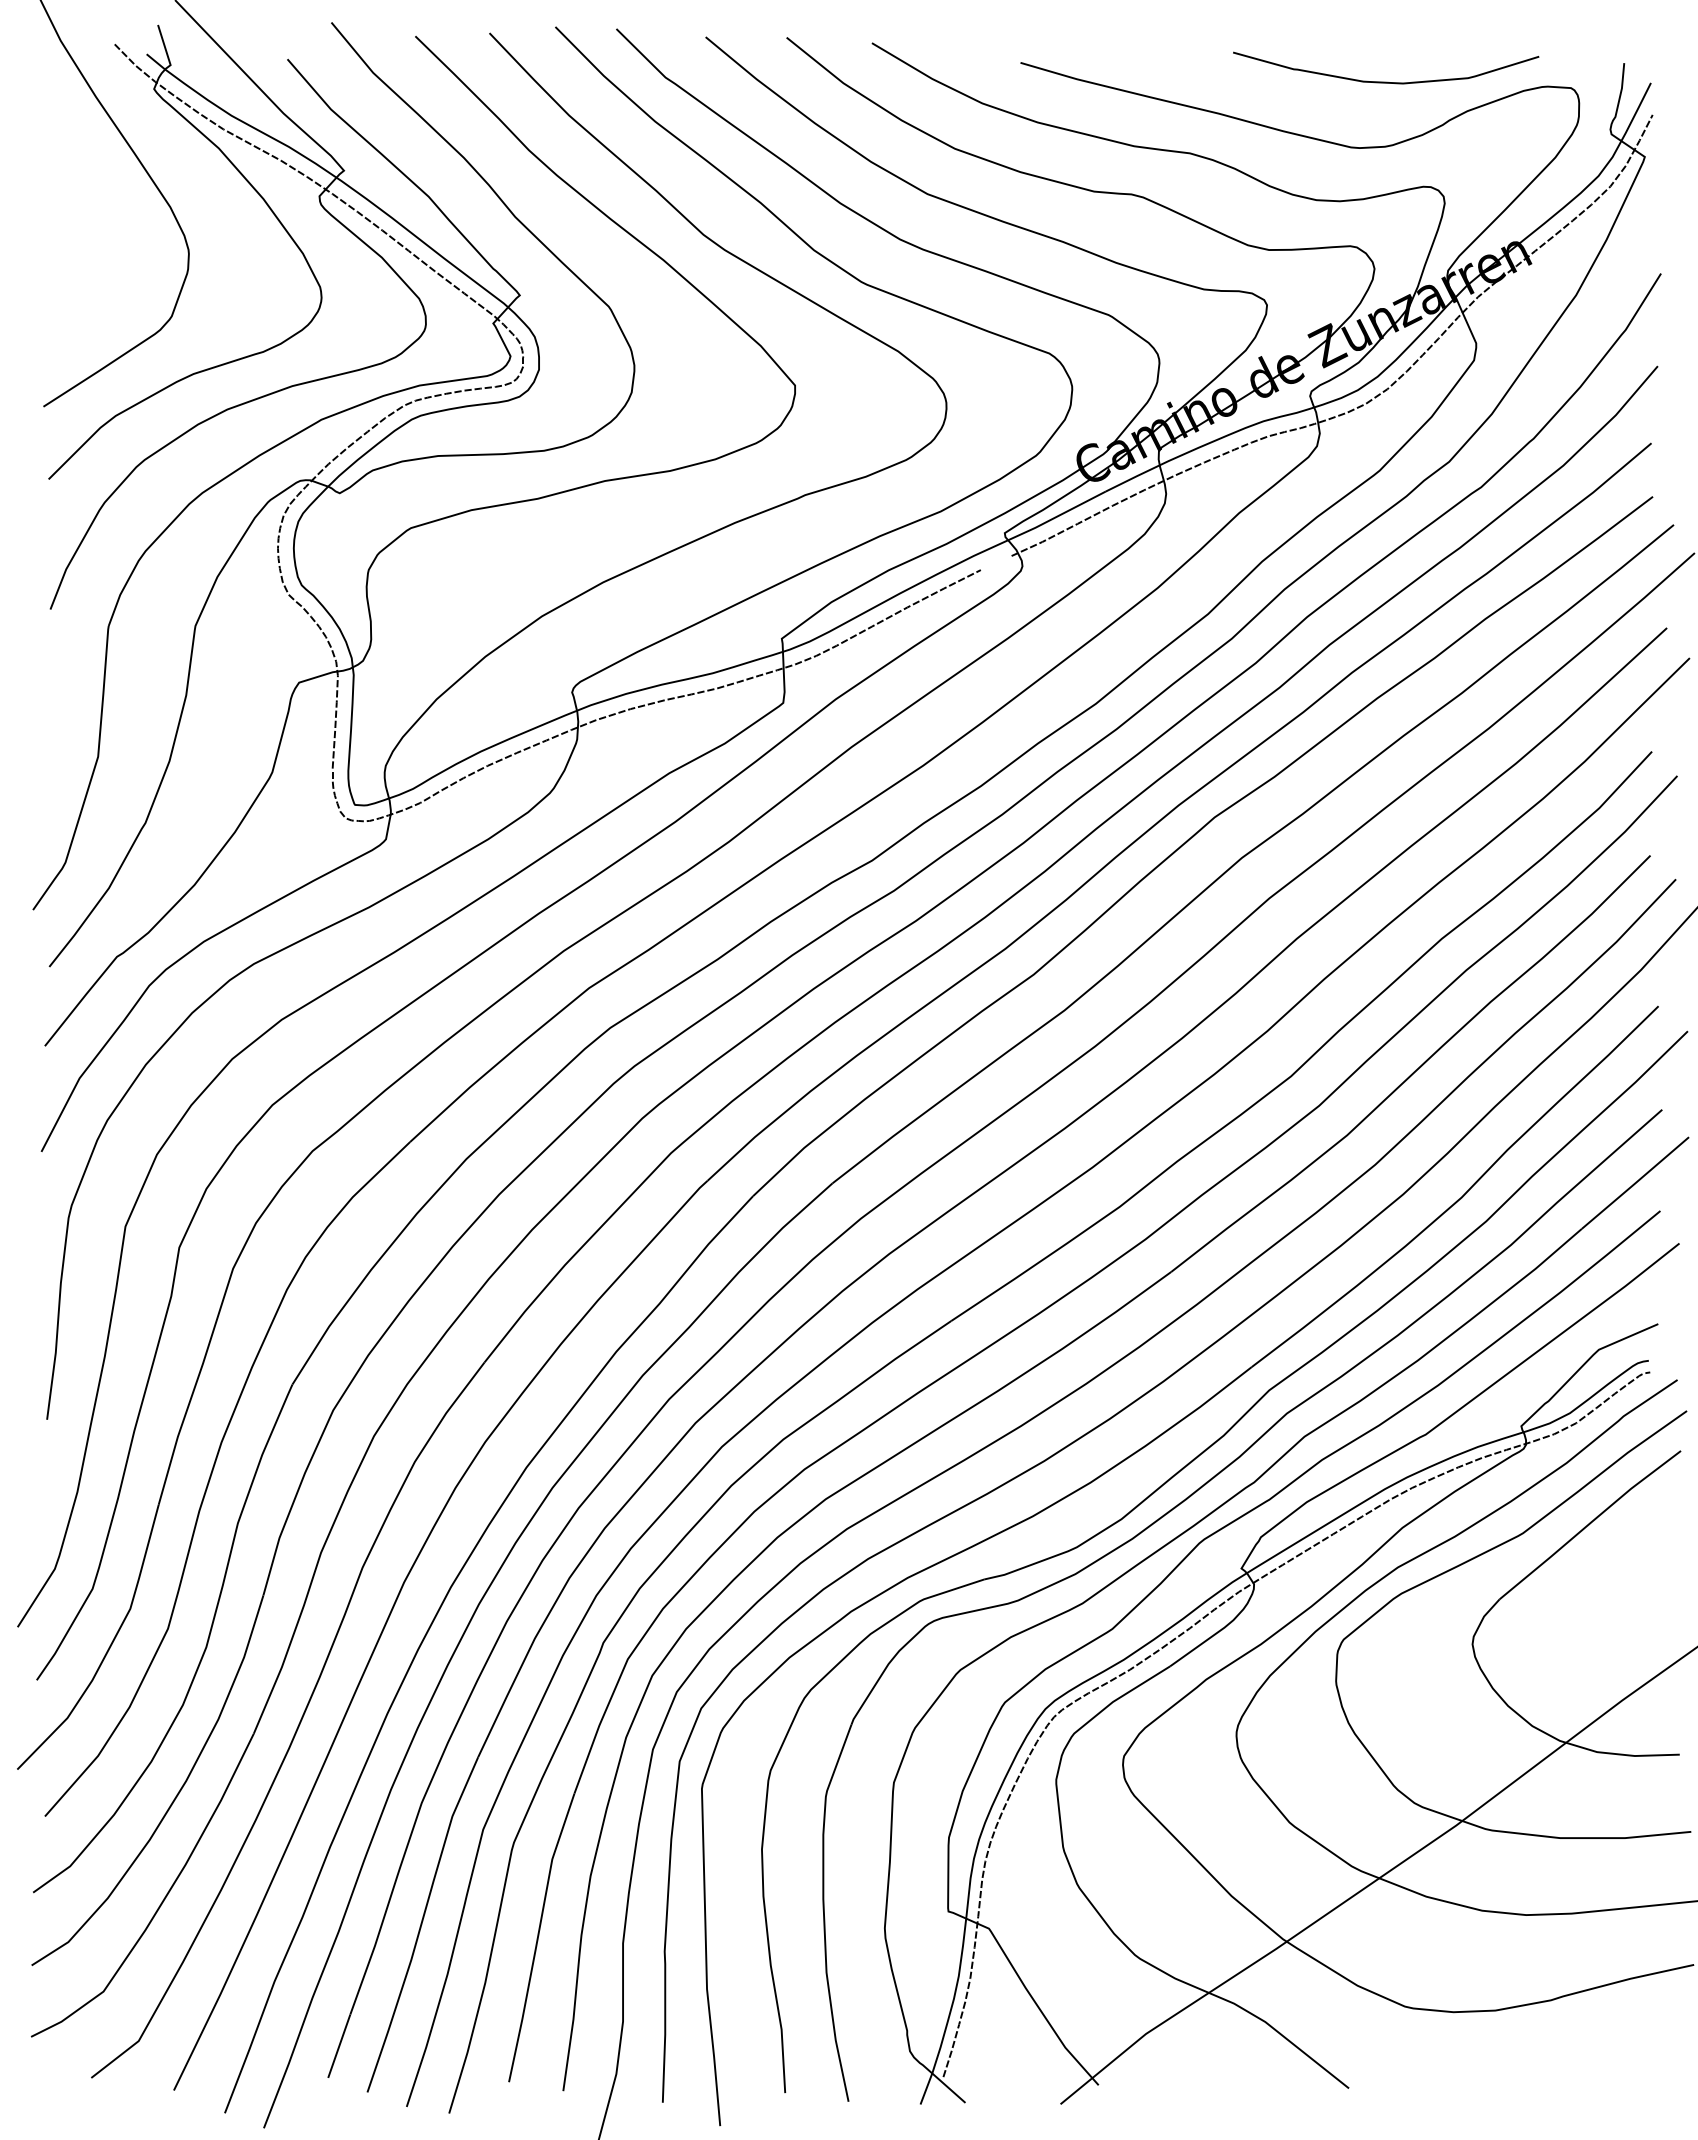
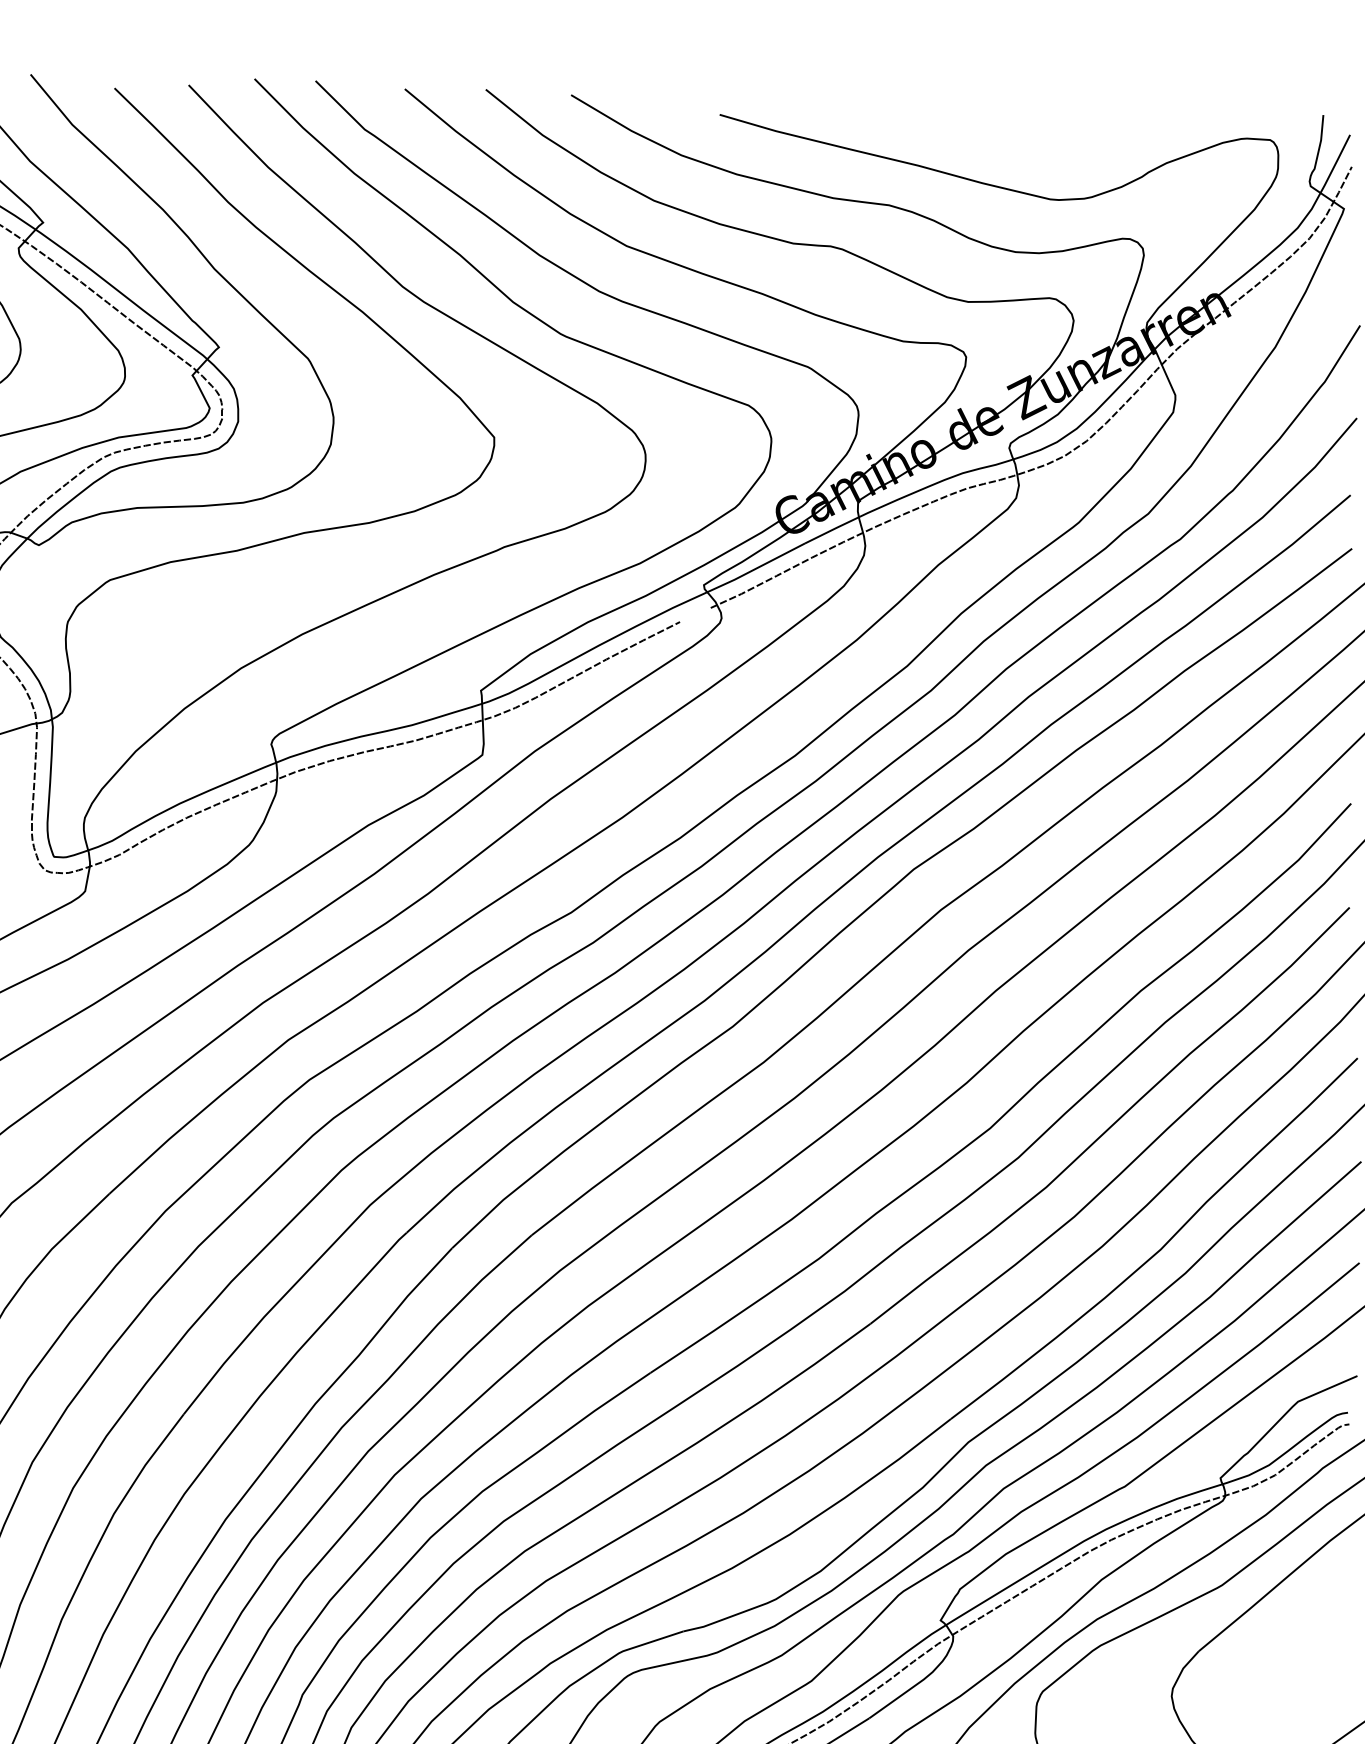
curve: (1386, 81) -> (1085, 133), removed

